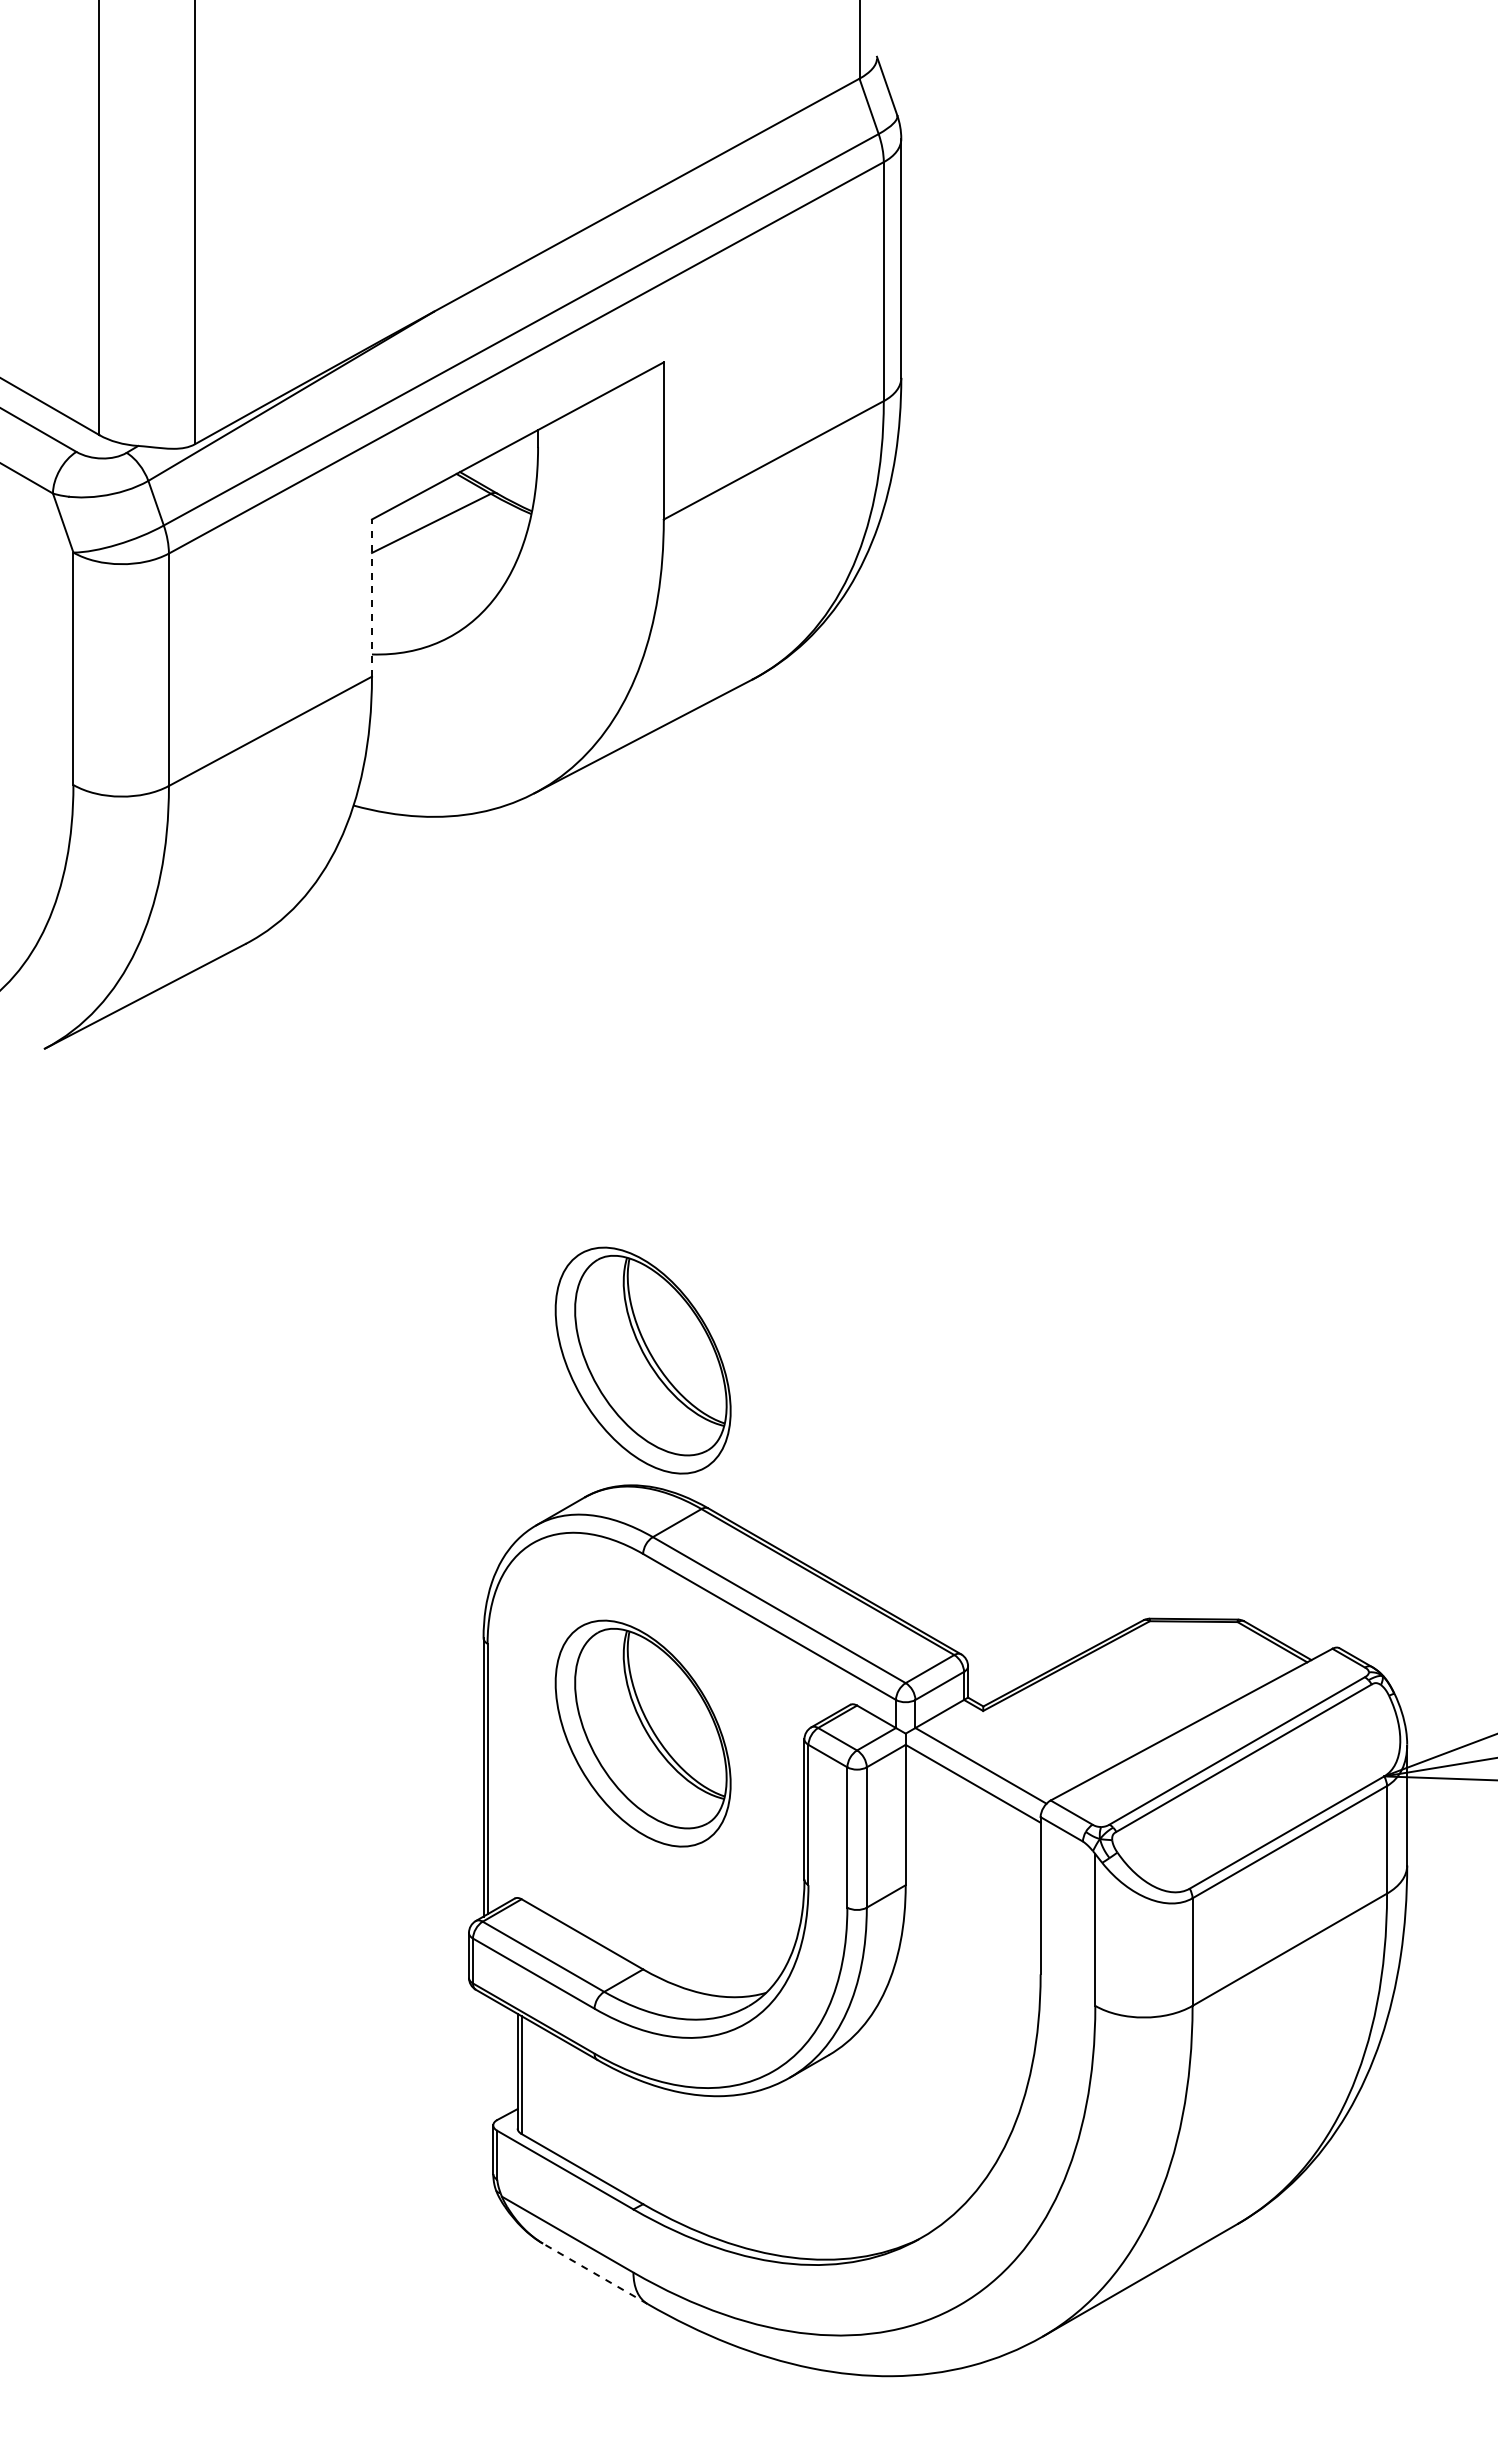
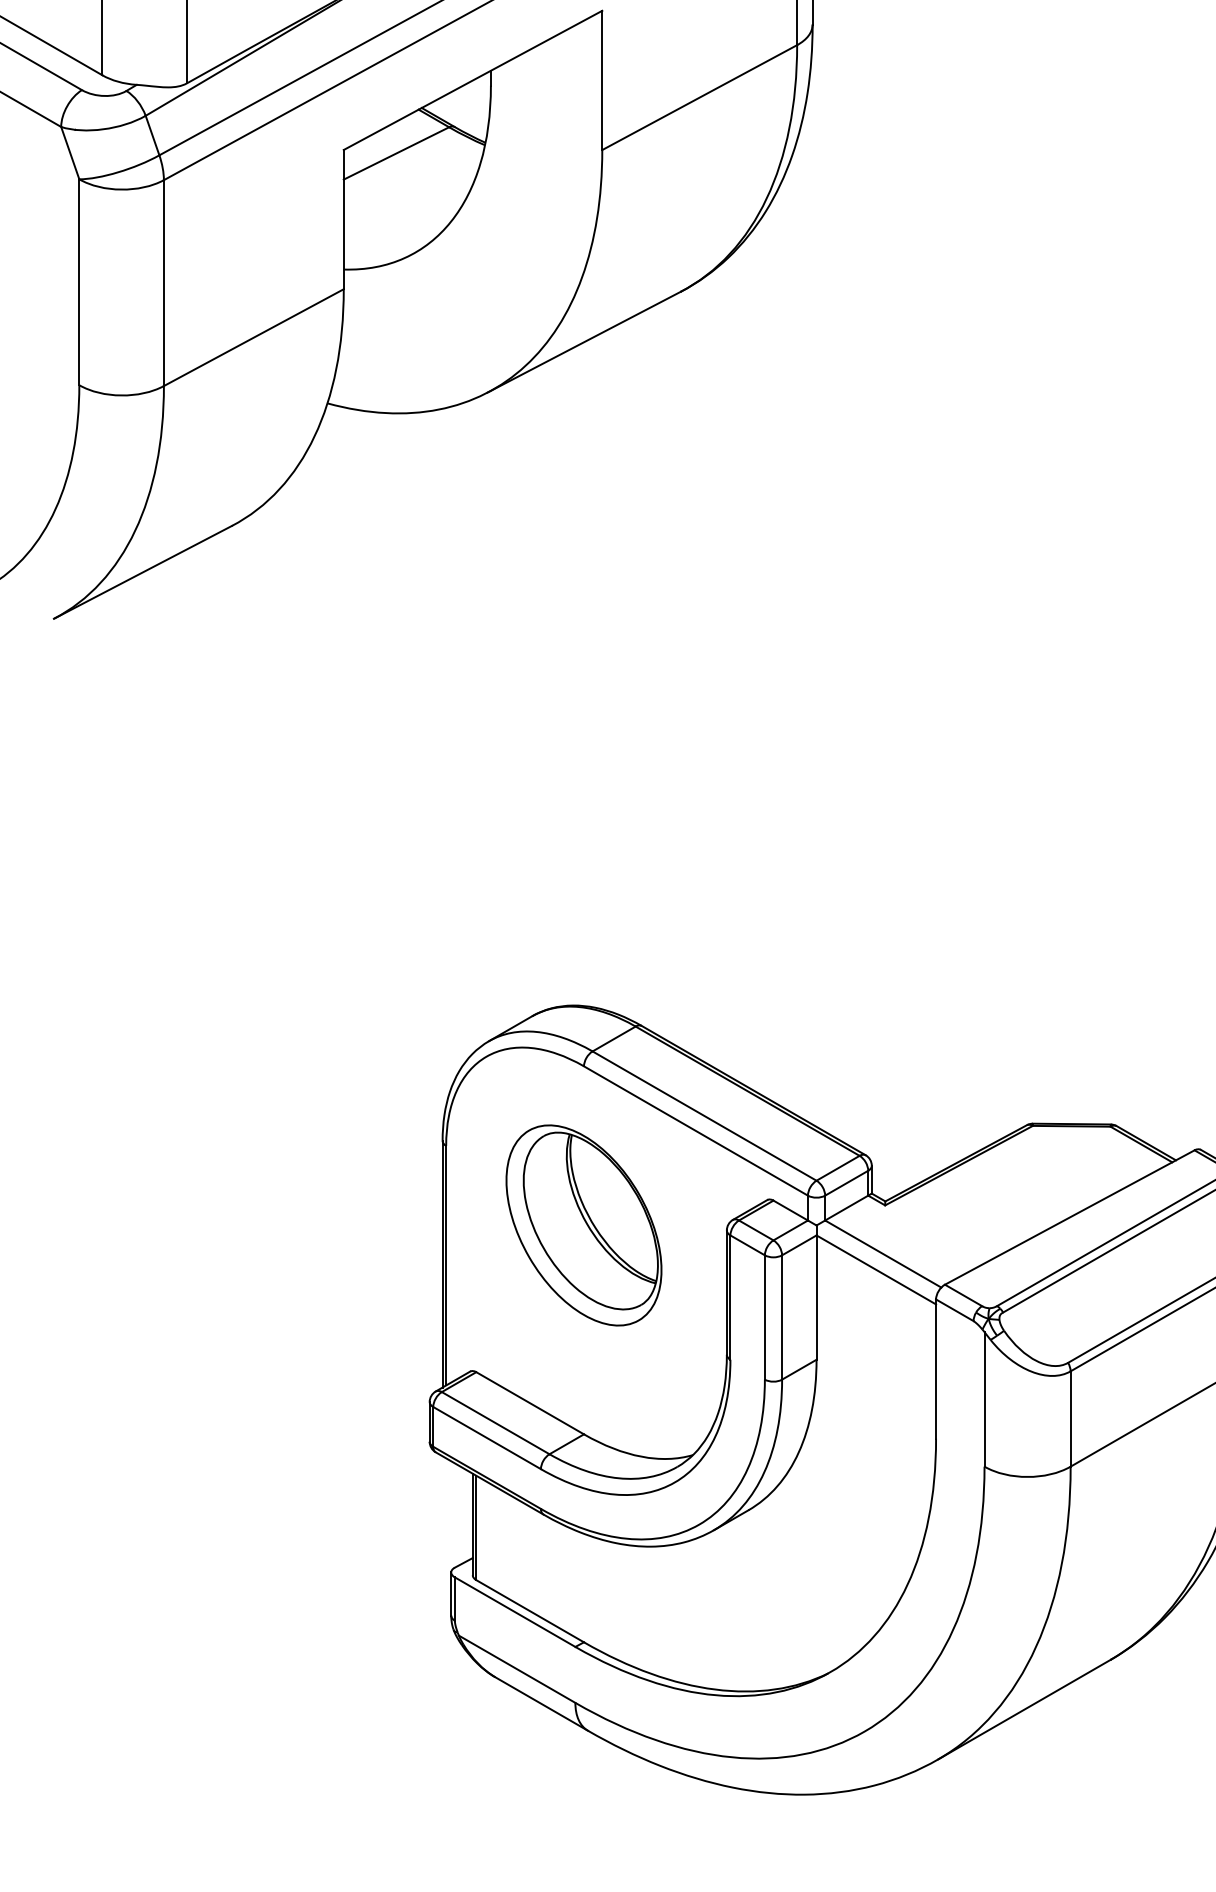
line: (371, 598) -> (343, 219), dashed -> solid
part: (642, 1360) -> (583, 894), removed
line: (594, 2273) -> (540, 1703), dashed -> solid

